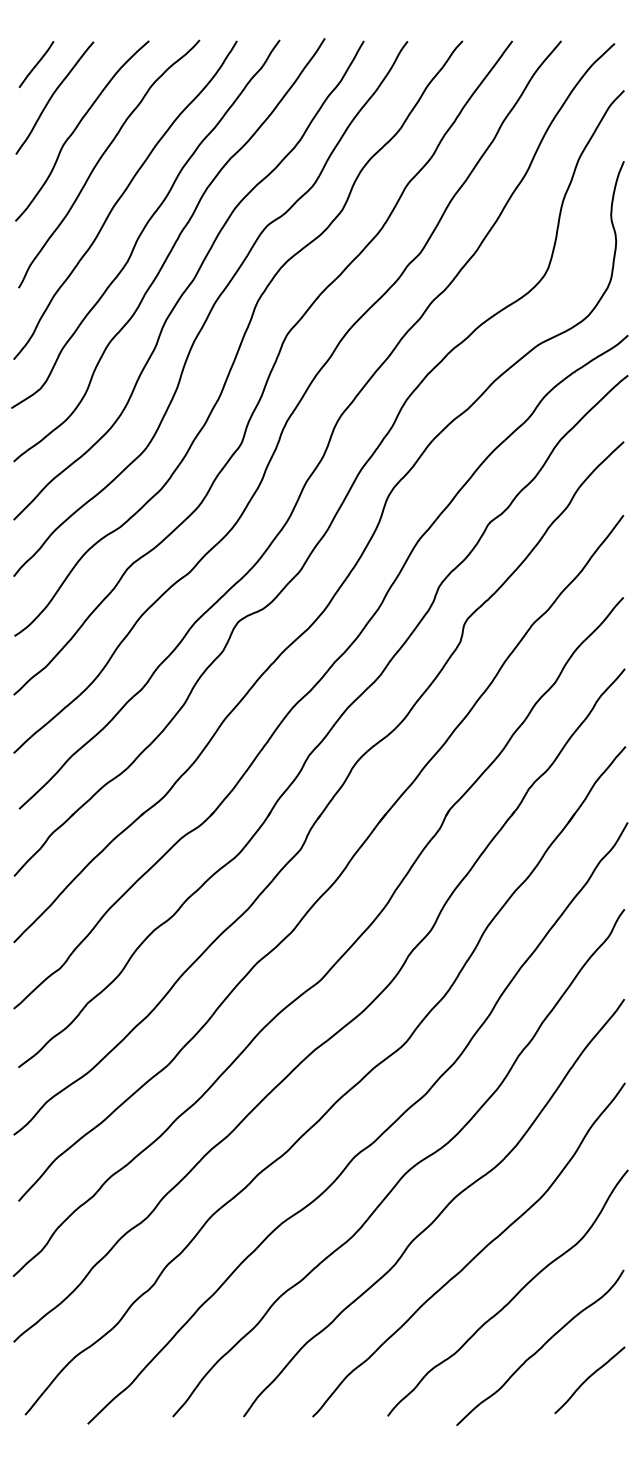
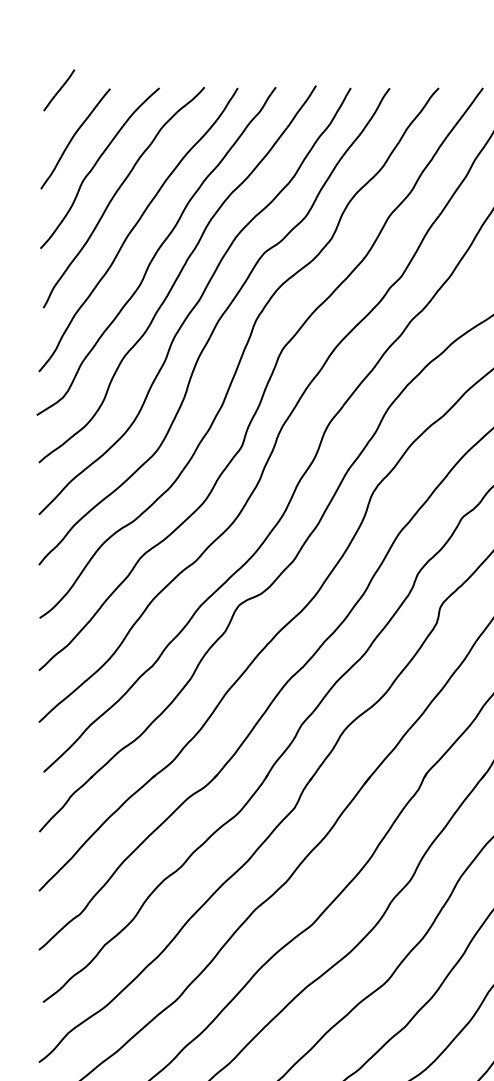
line: (36, 64) -> (59, 90), moved

